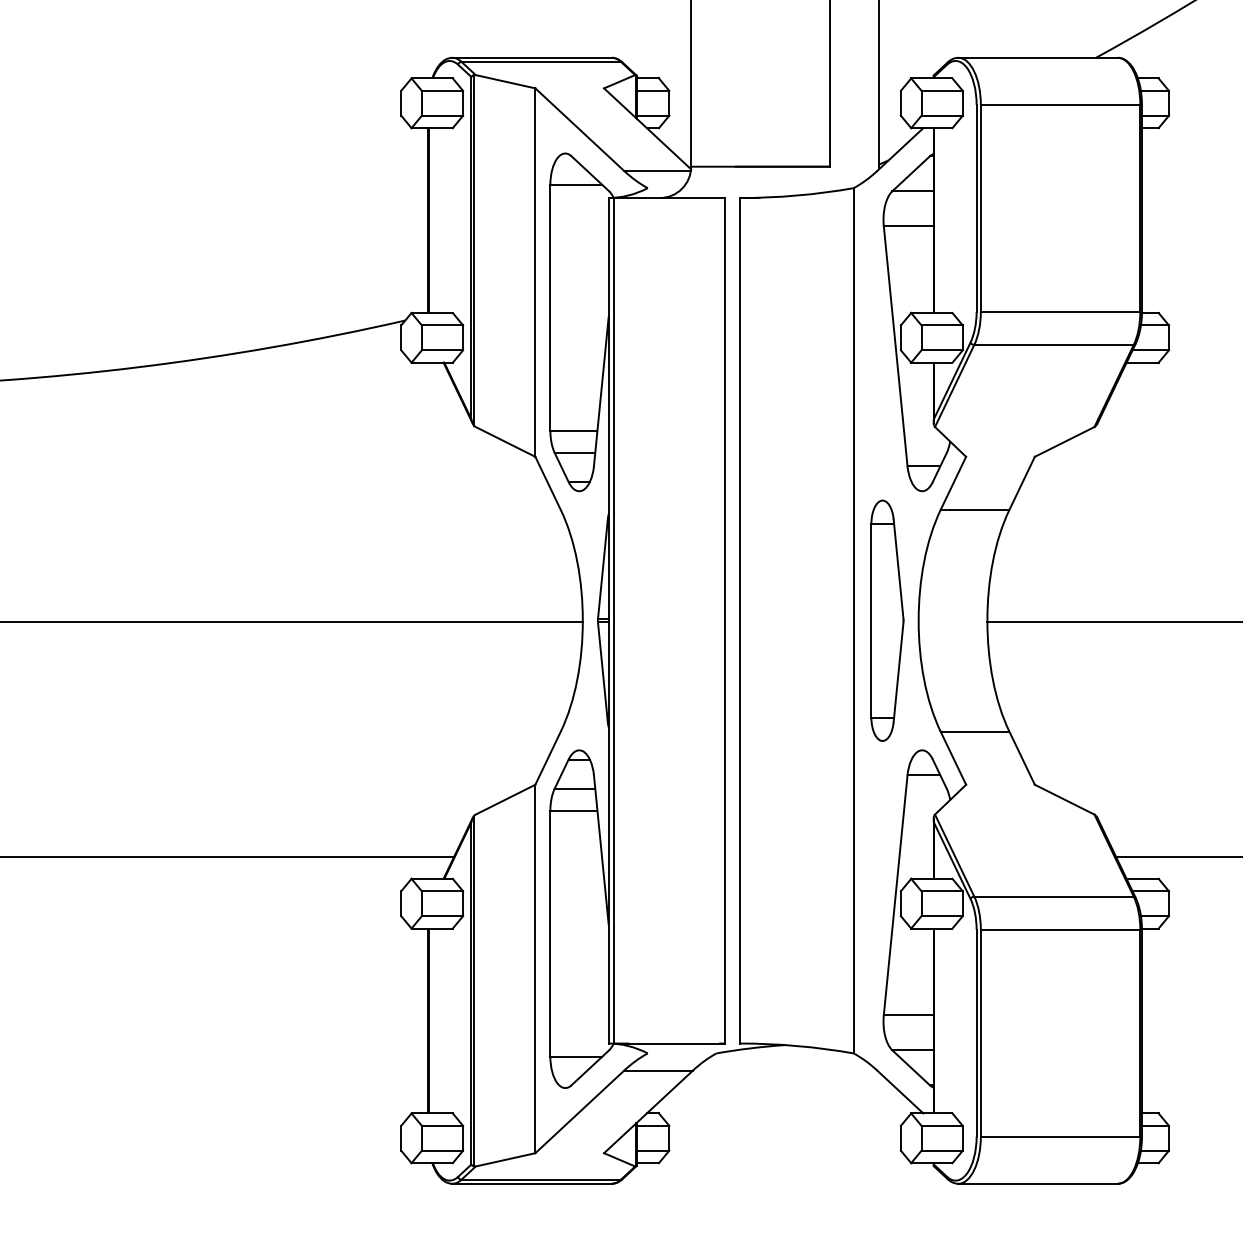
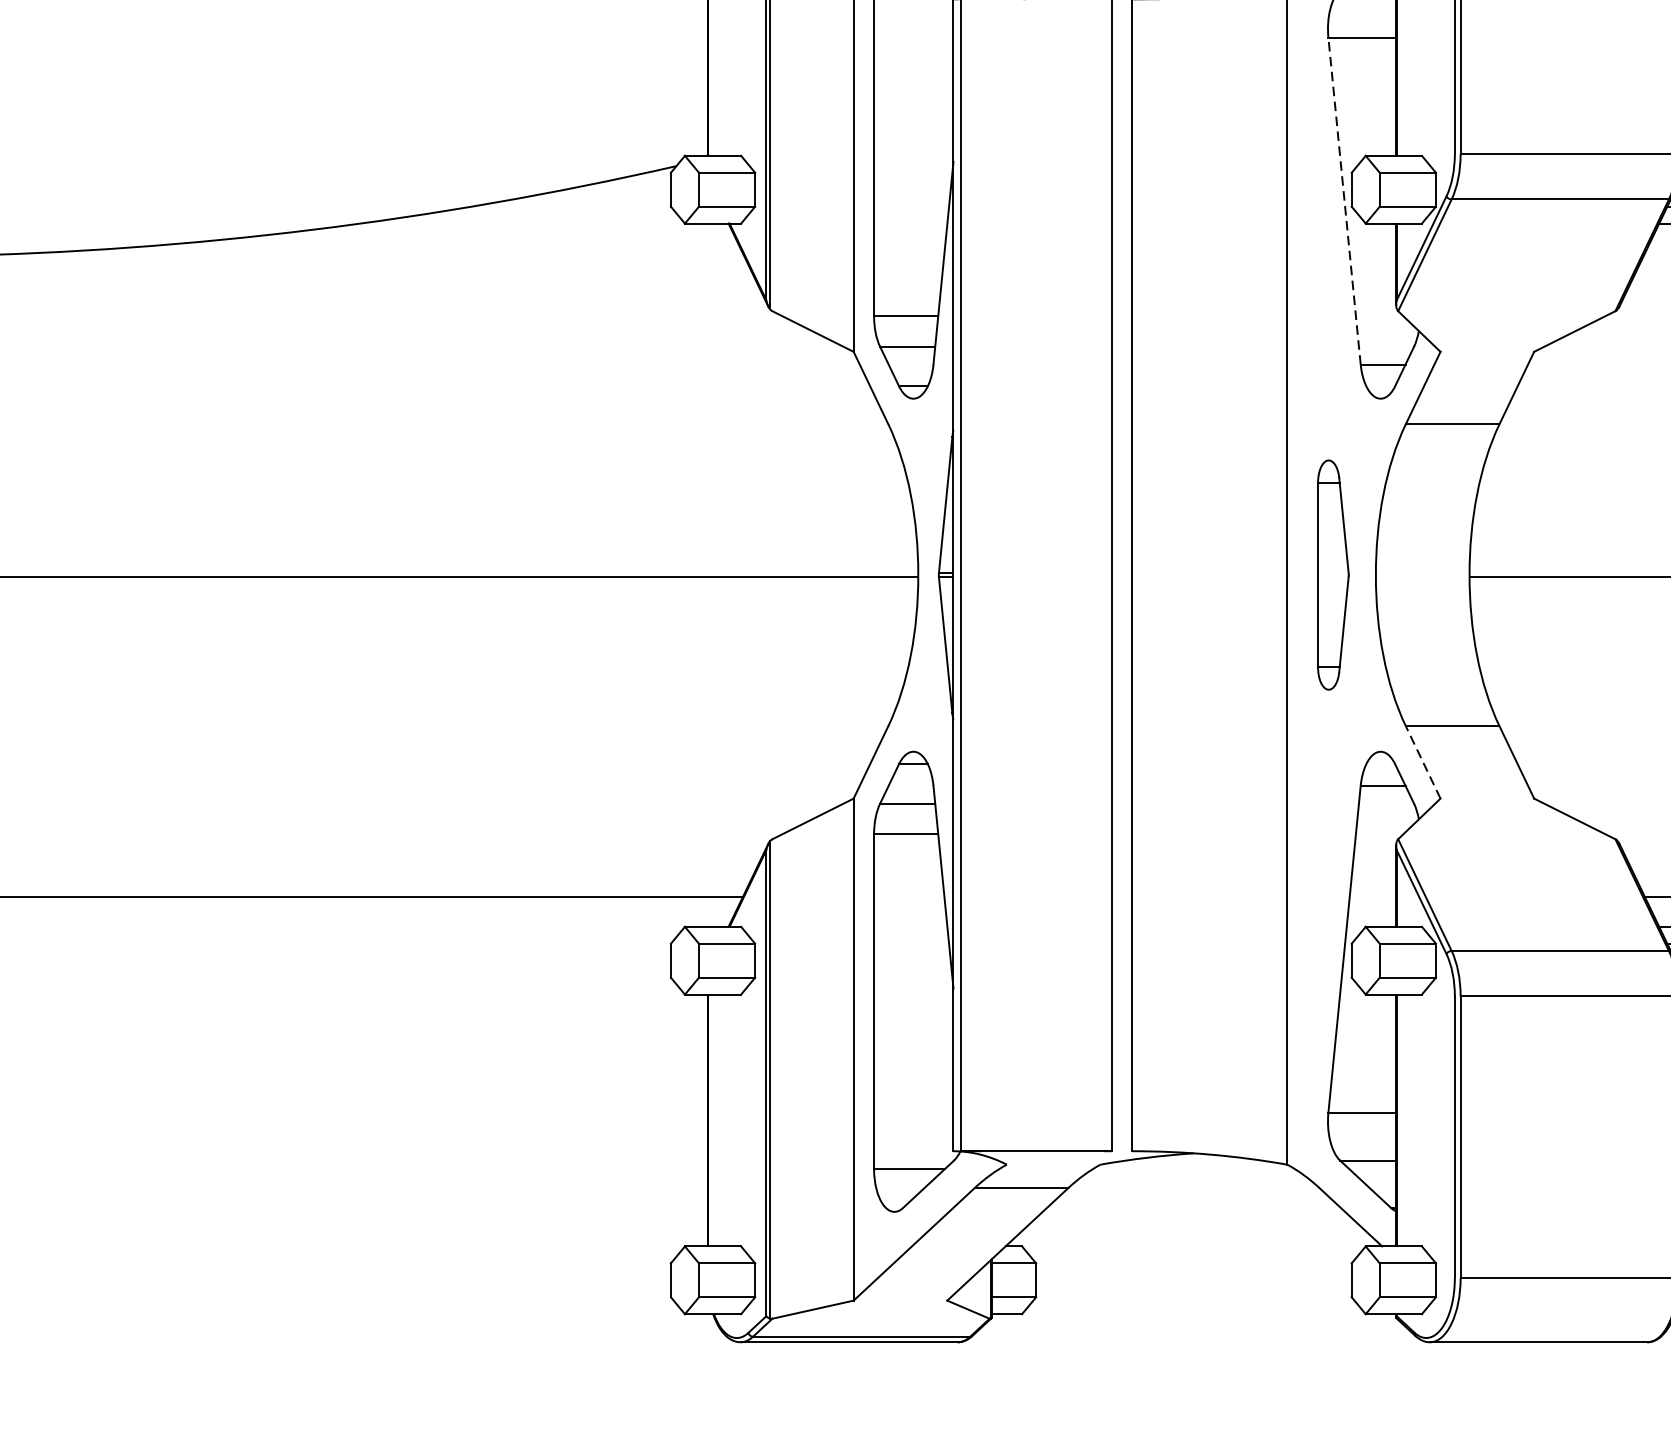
line: (895, 346) -> (1344, 201), solid -> dashed
part: (887, 620) -> (1333, 574), size x0.7
line: (953, 758) -> (1423, 762), solid -> dashed

